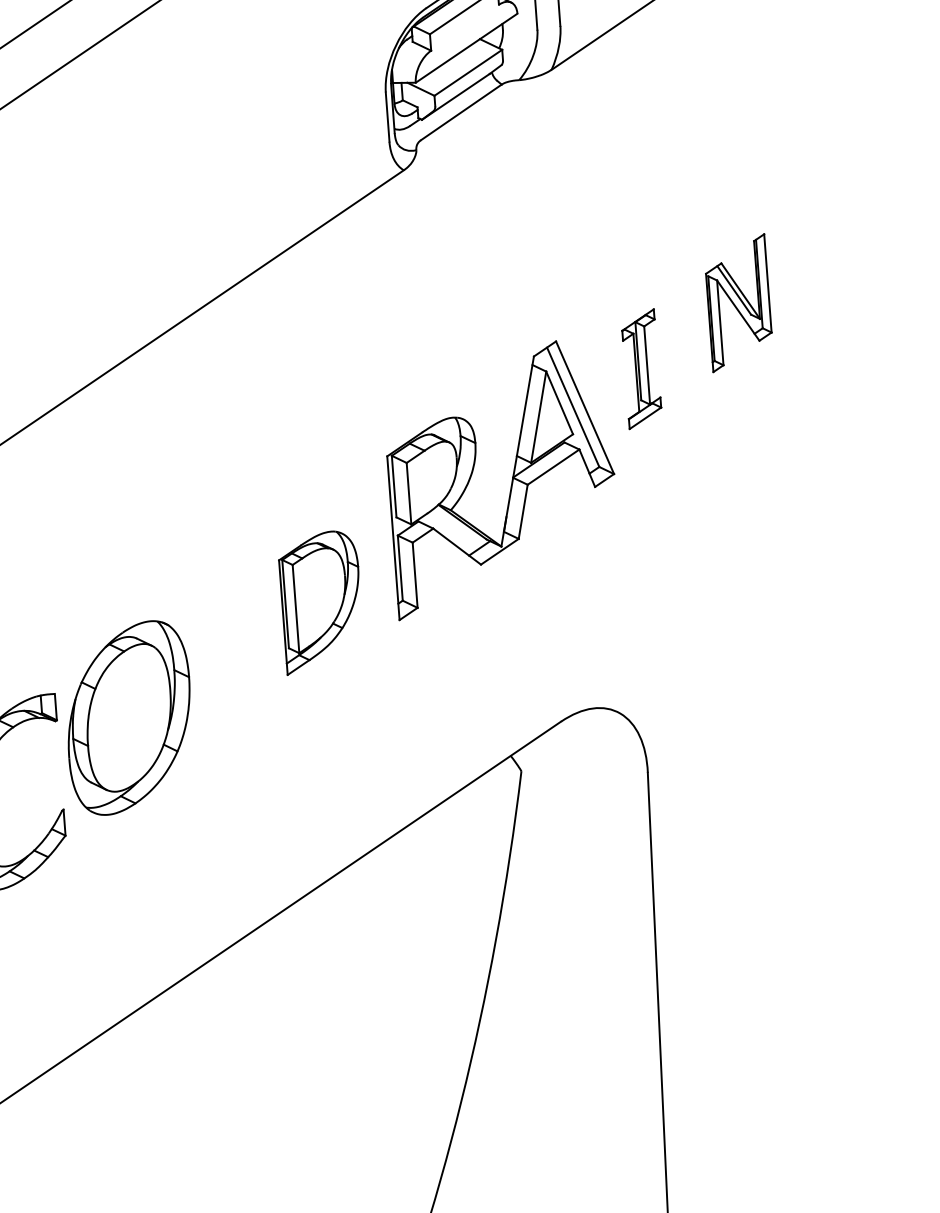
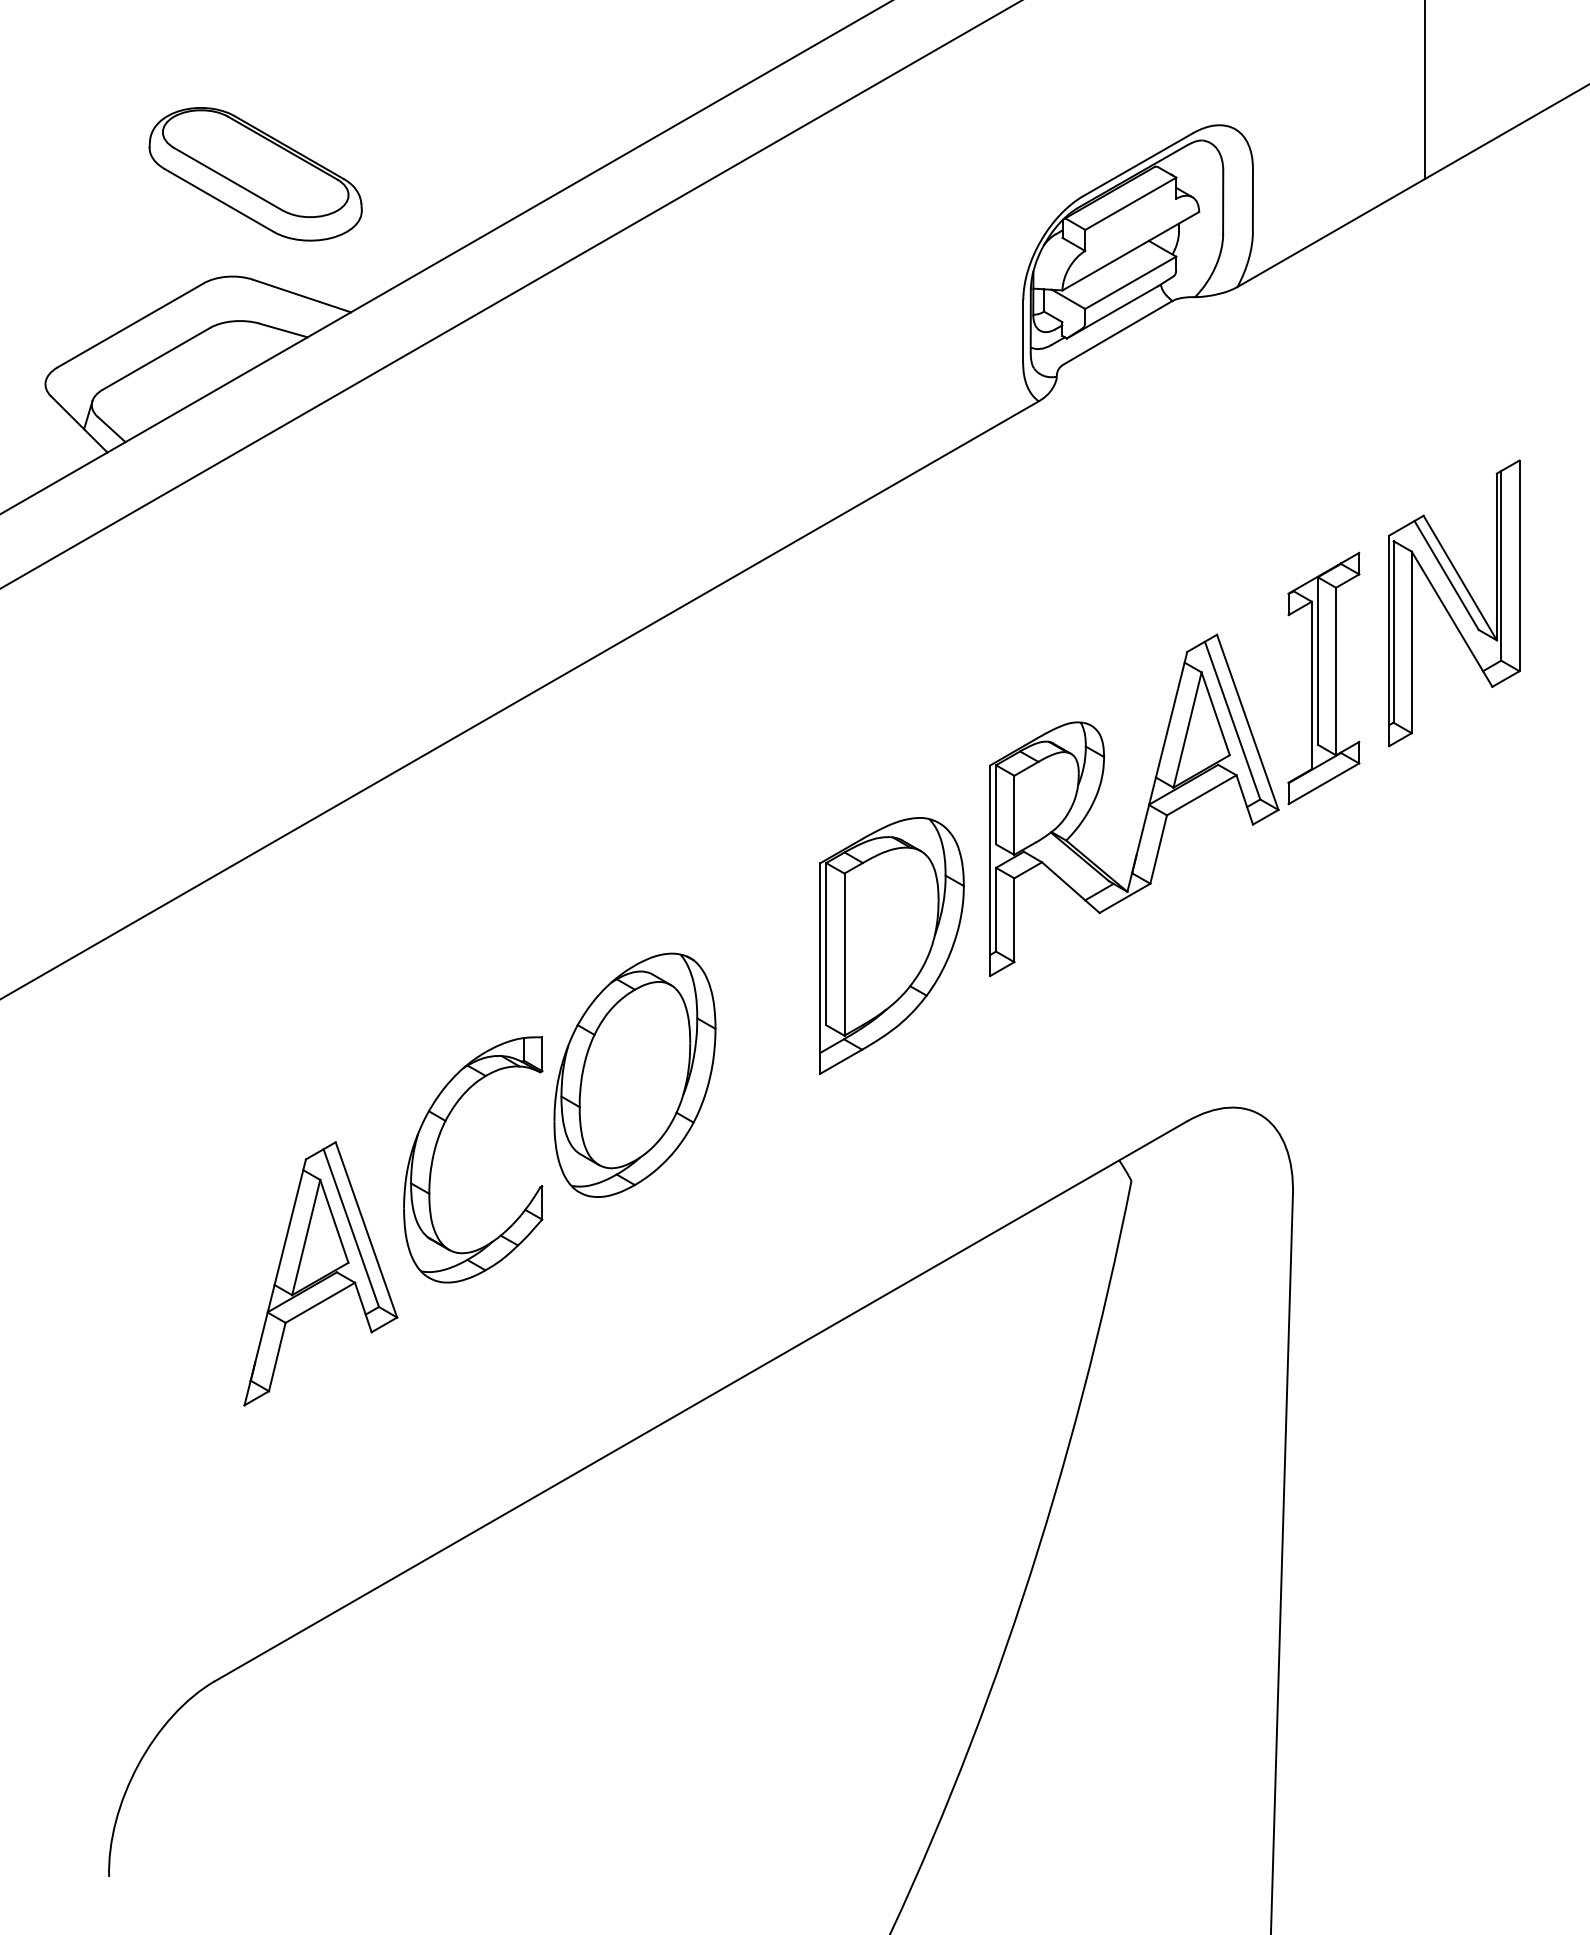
part: (738, 303) -> (1454, 603), size x1.67
part: (641, 369) -> (1323, 678), size x1.67
part: (321, 602) -> (891, 945), size x1.43

